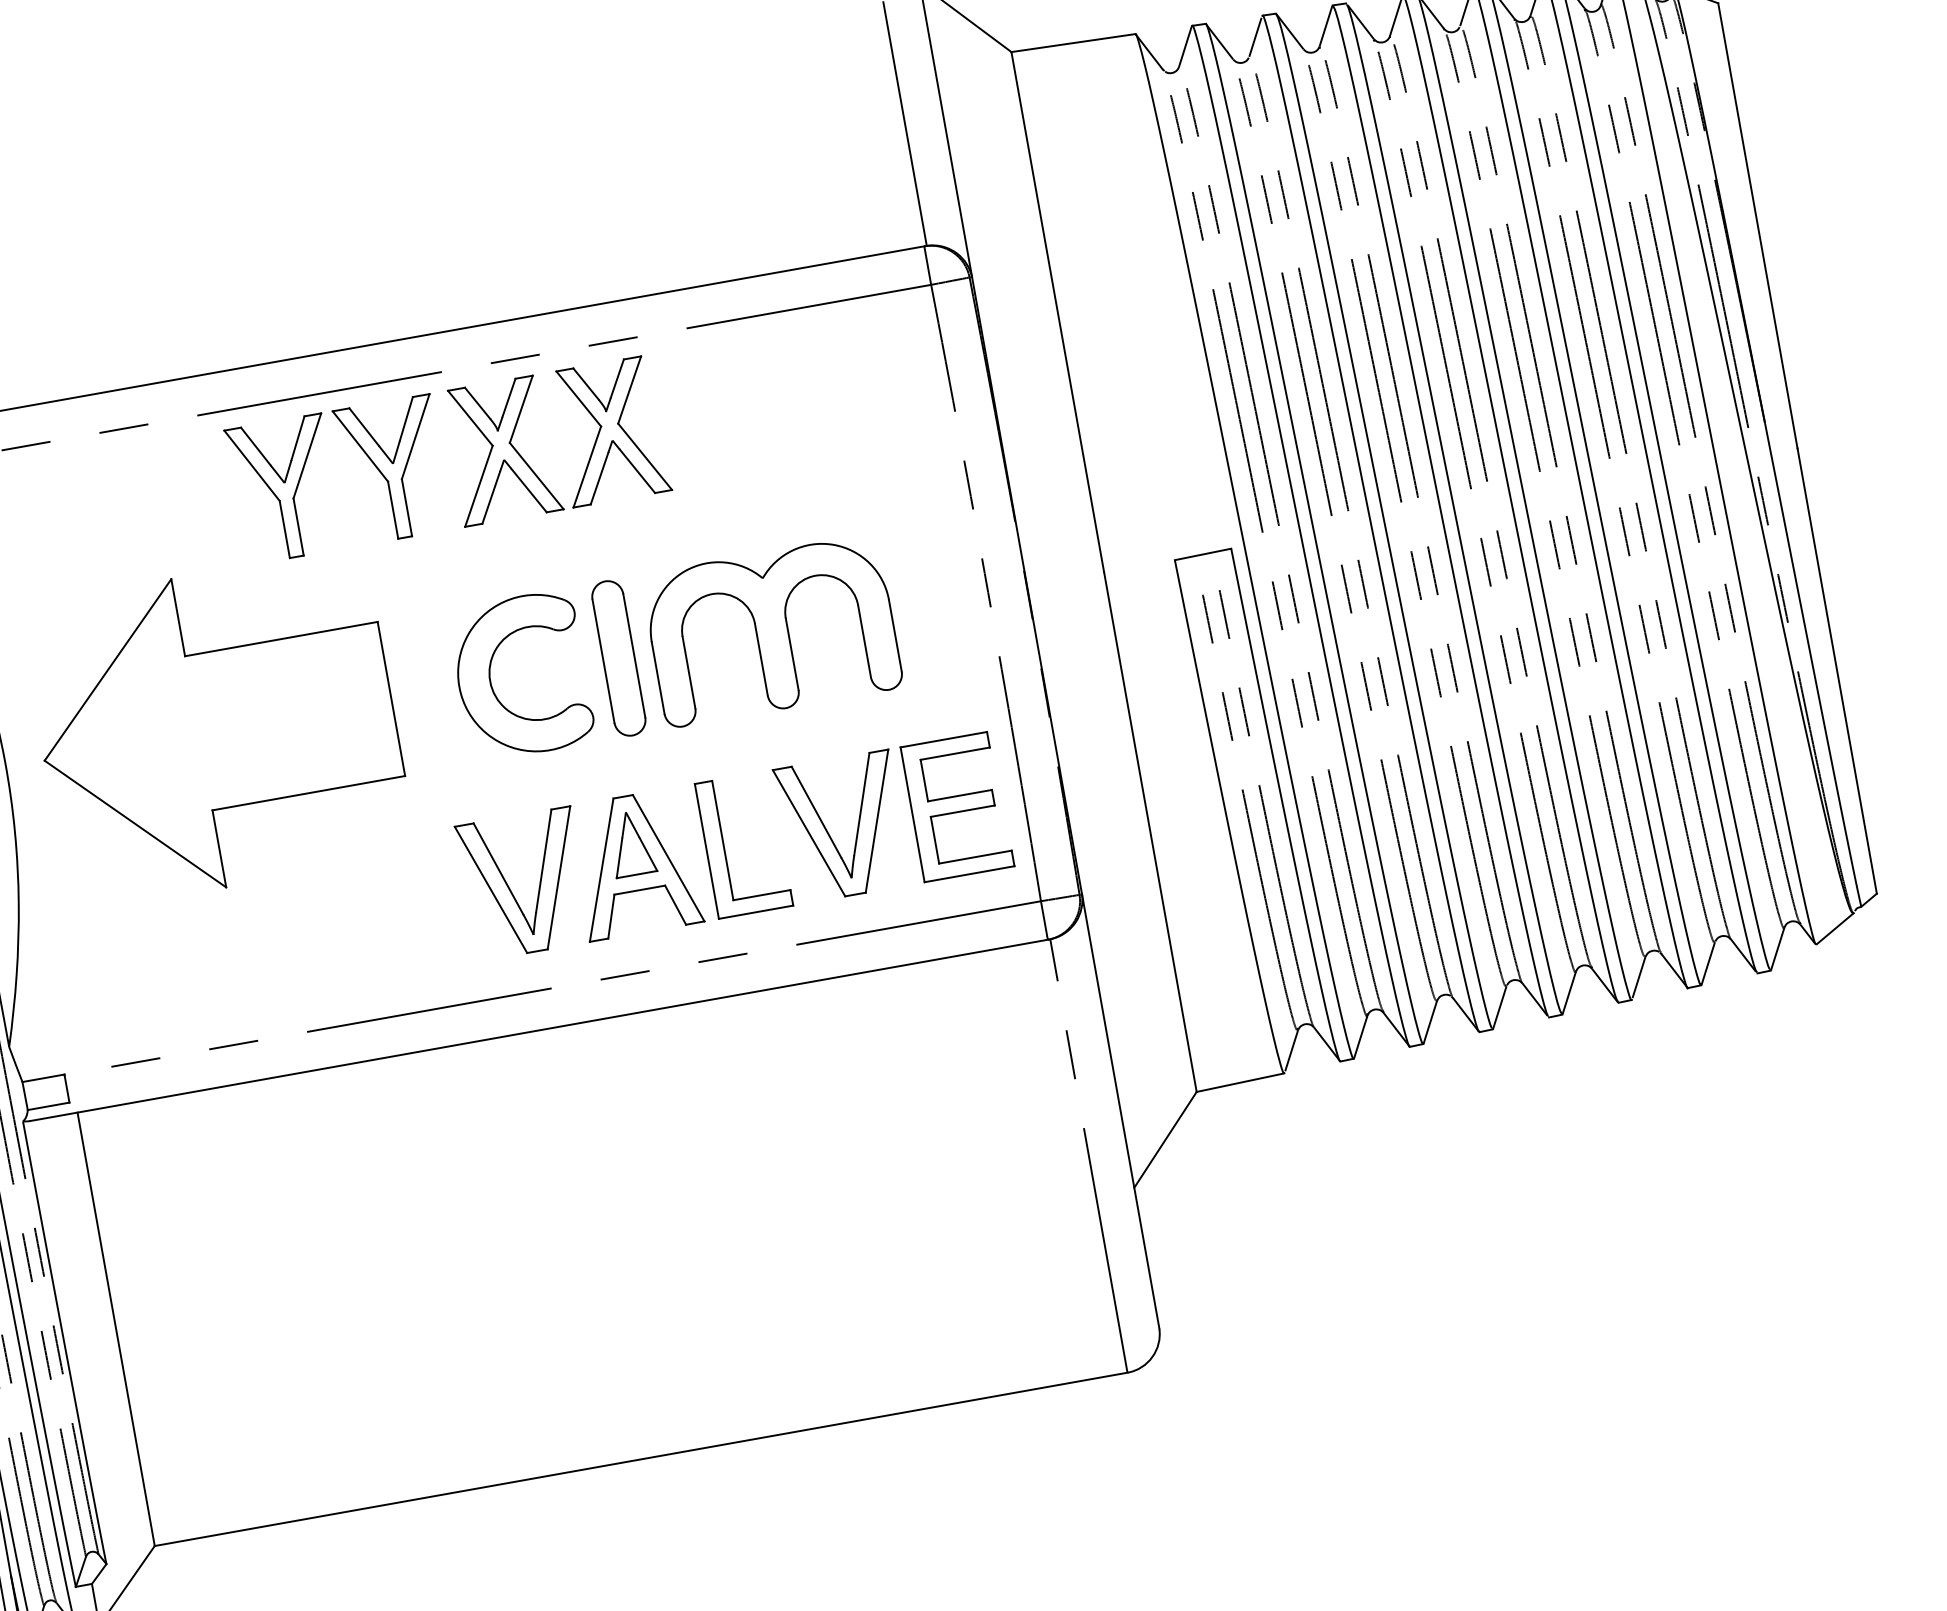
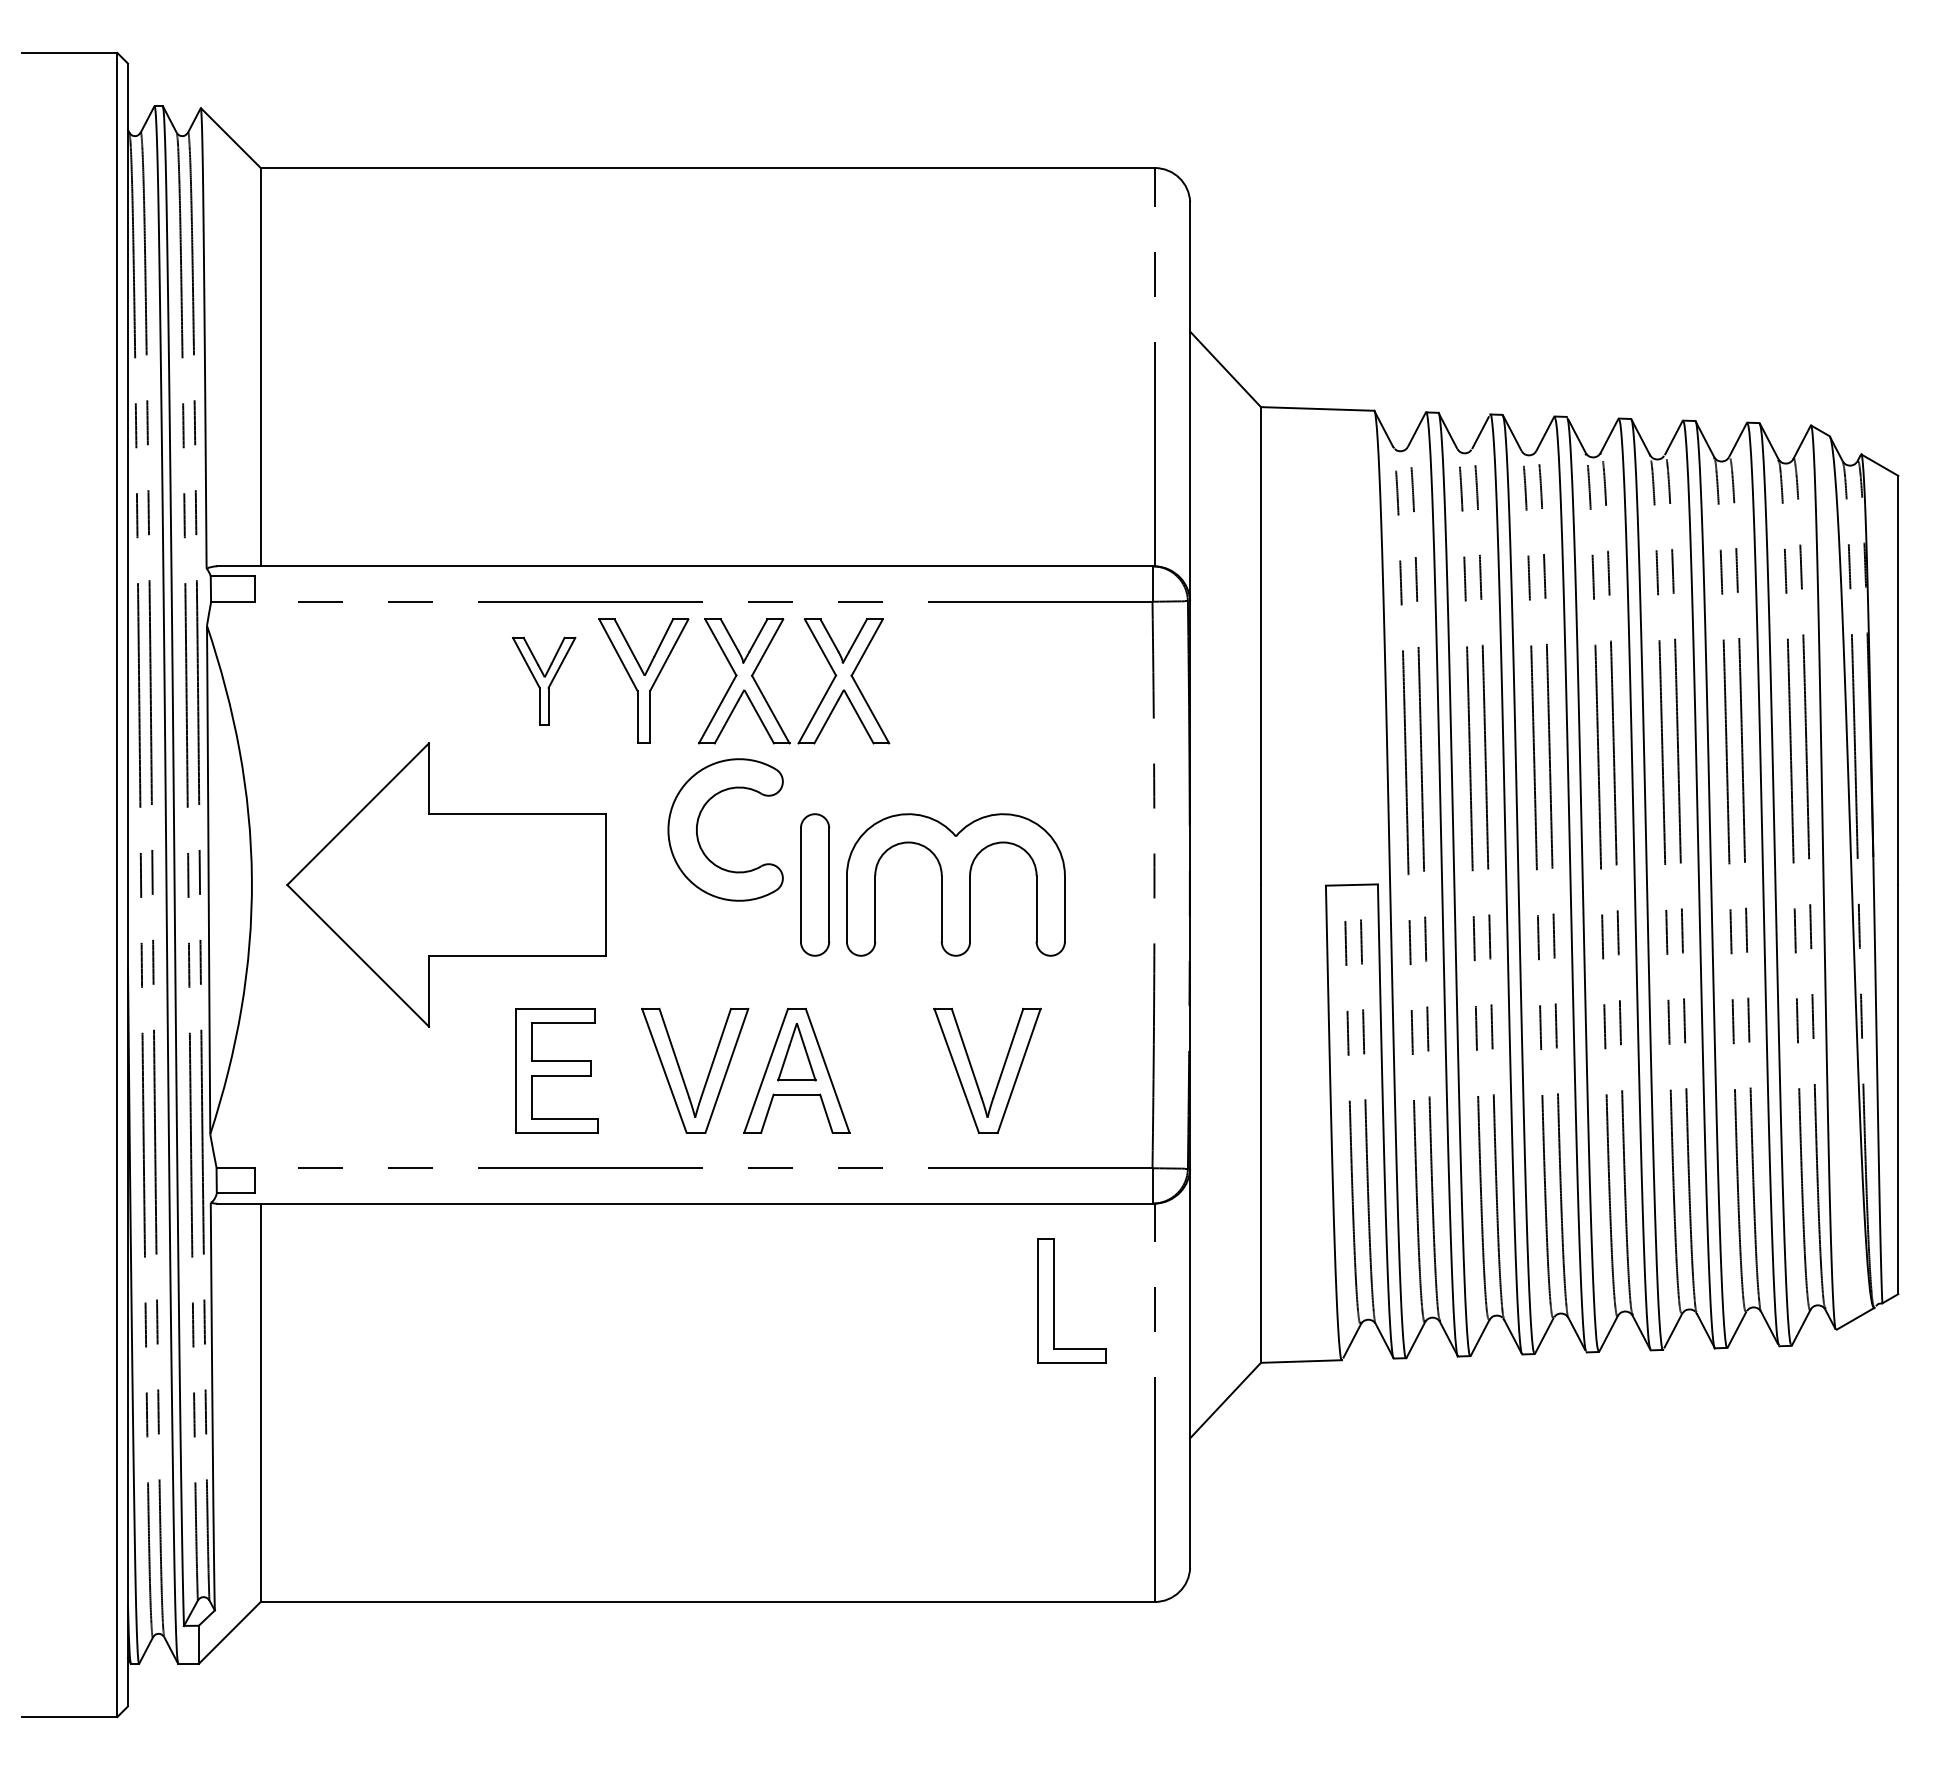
part: (283, 488) -> (543, 680), size x0.7
part: (491, 675) -> (698, 824), moved
part: (956, 806) -> (556, 1070), moved
part: (724, 847) -> (1054, 1300), moved

